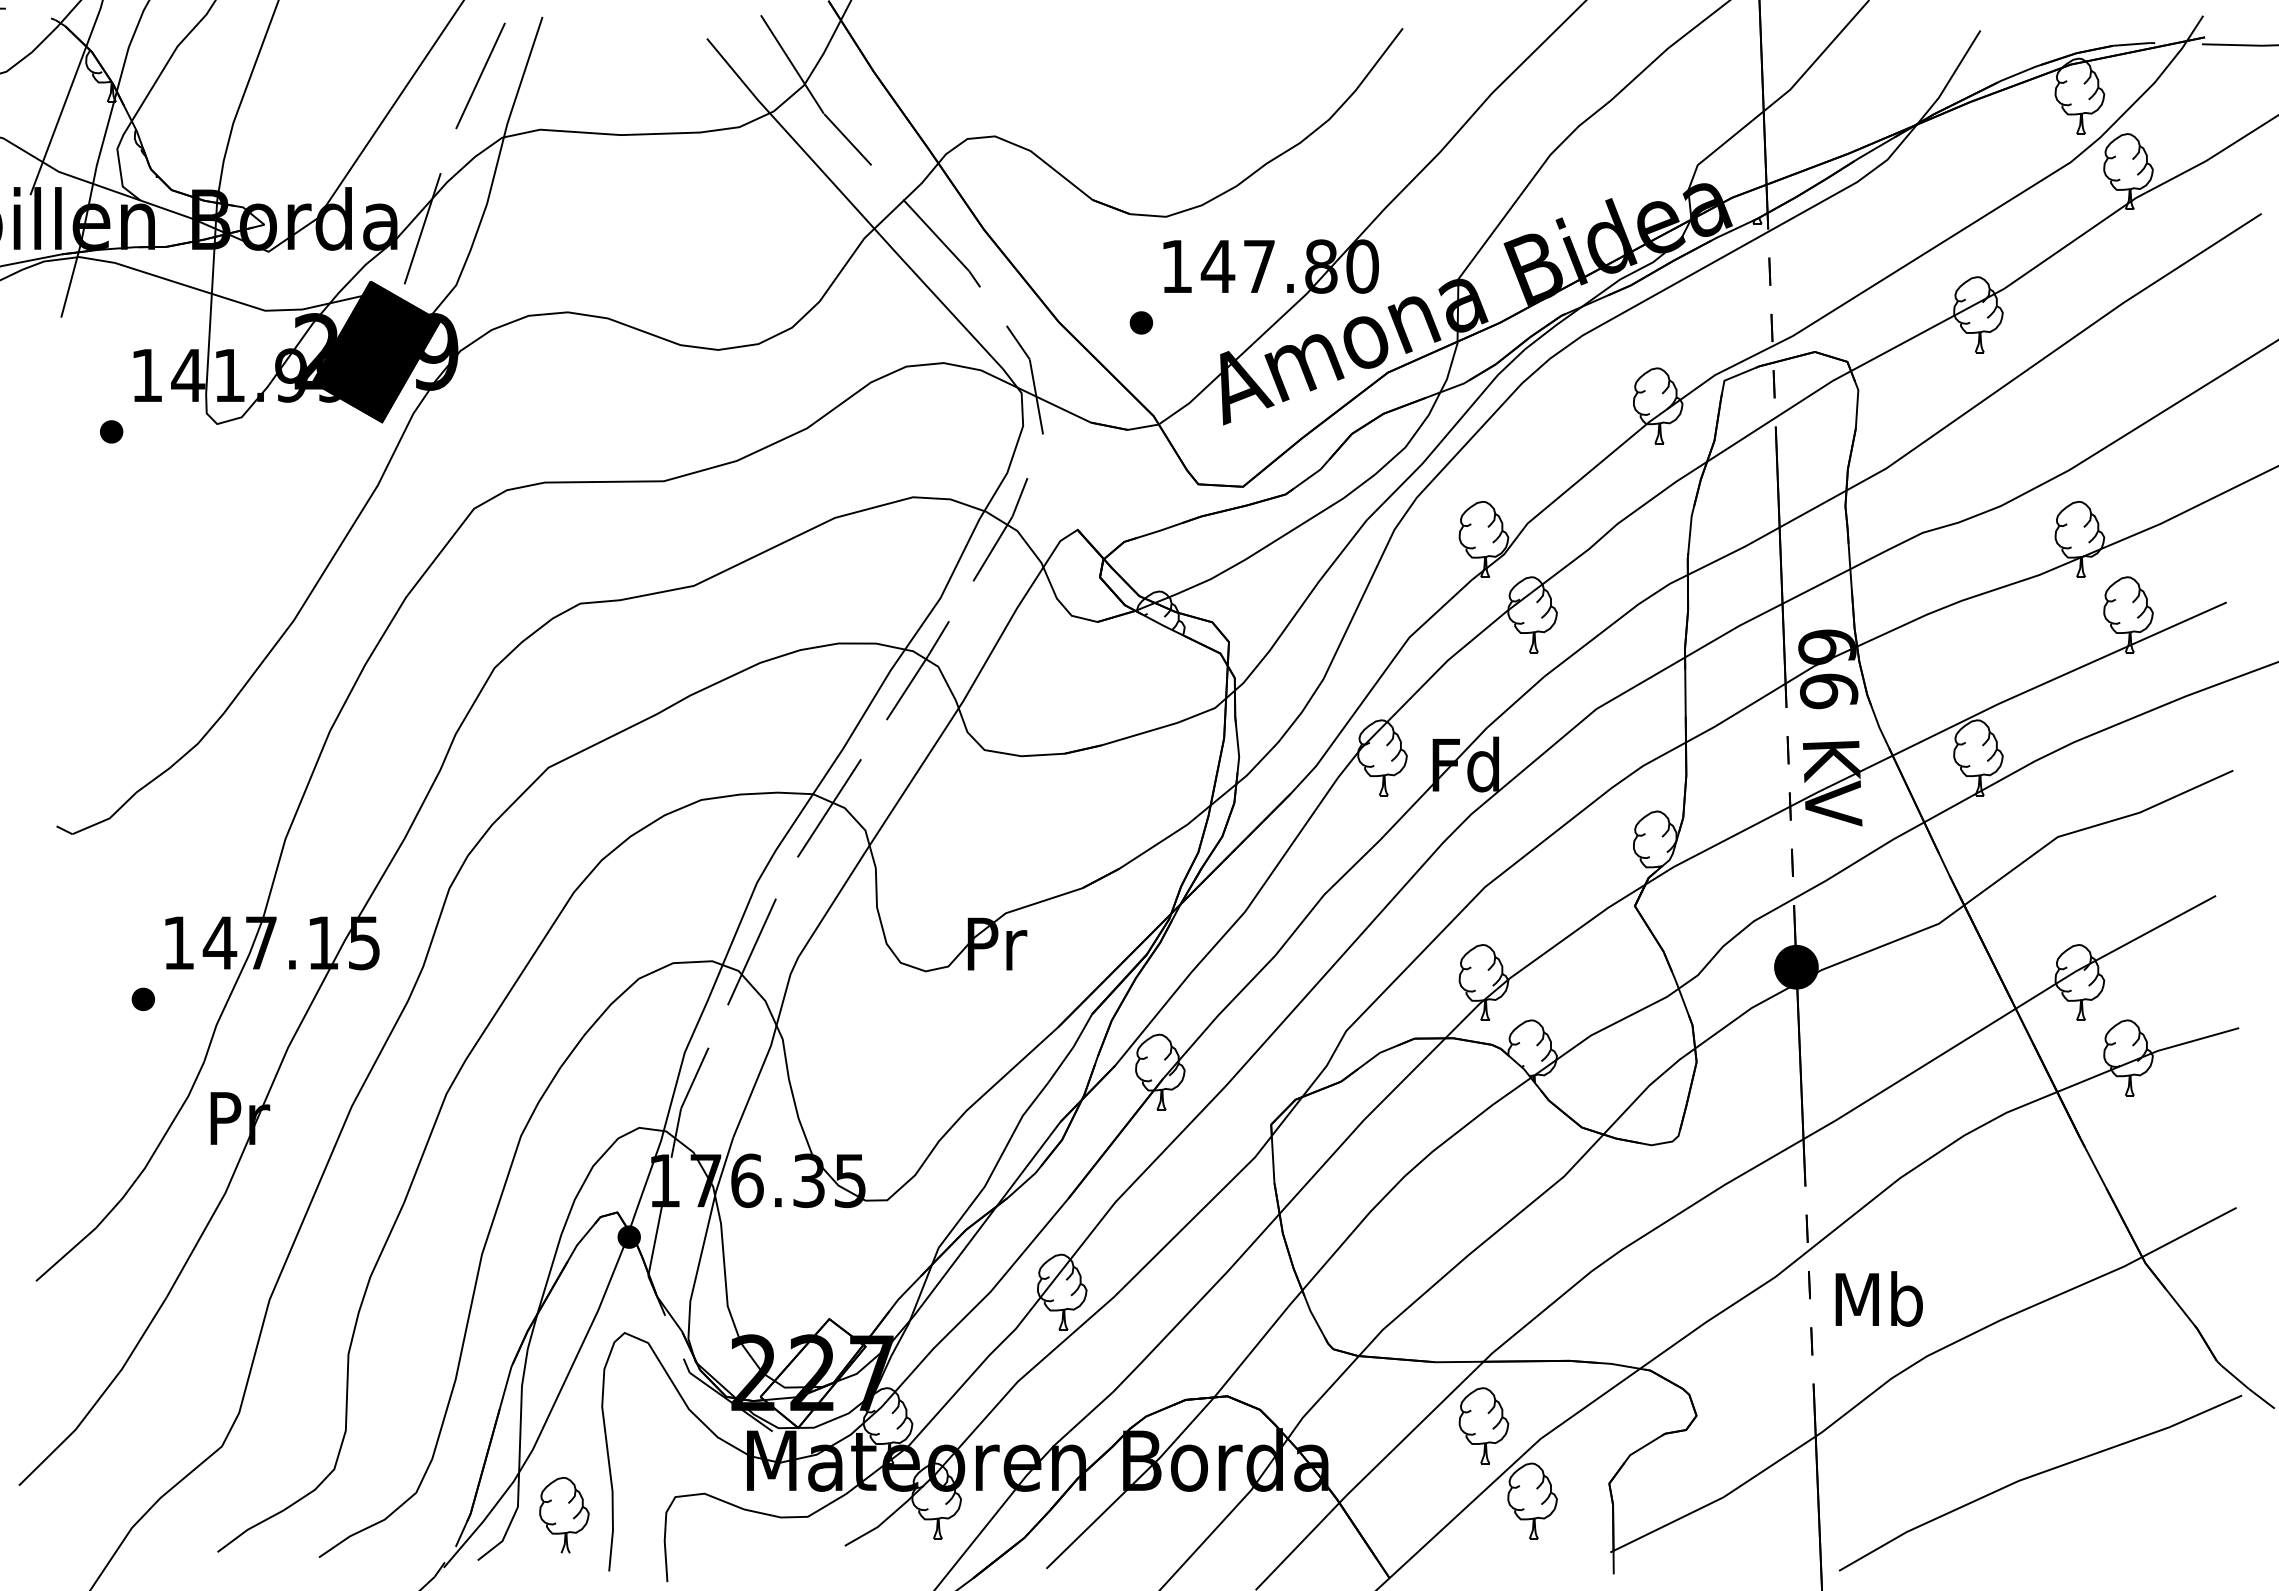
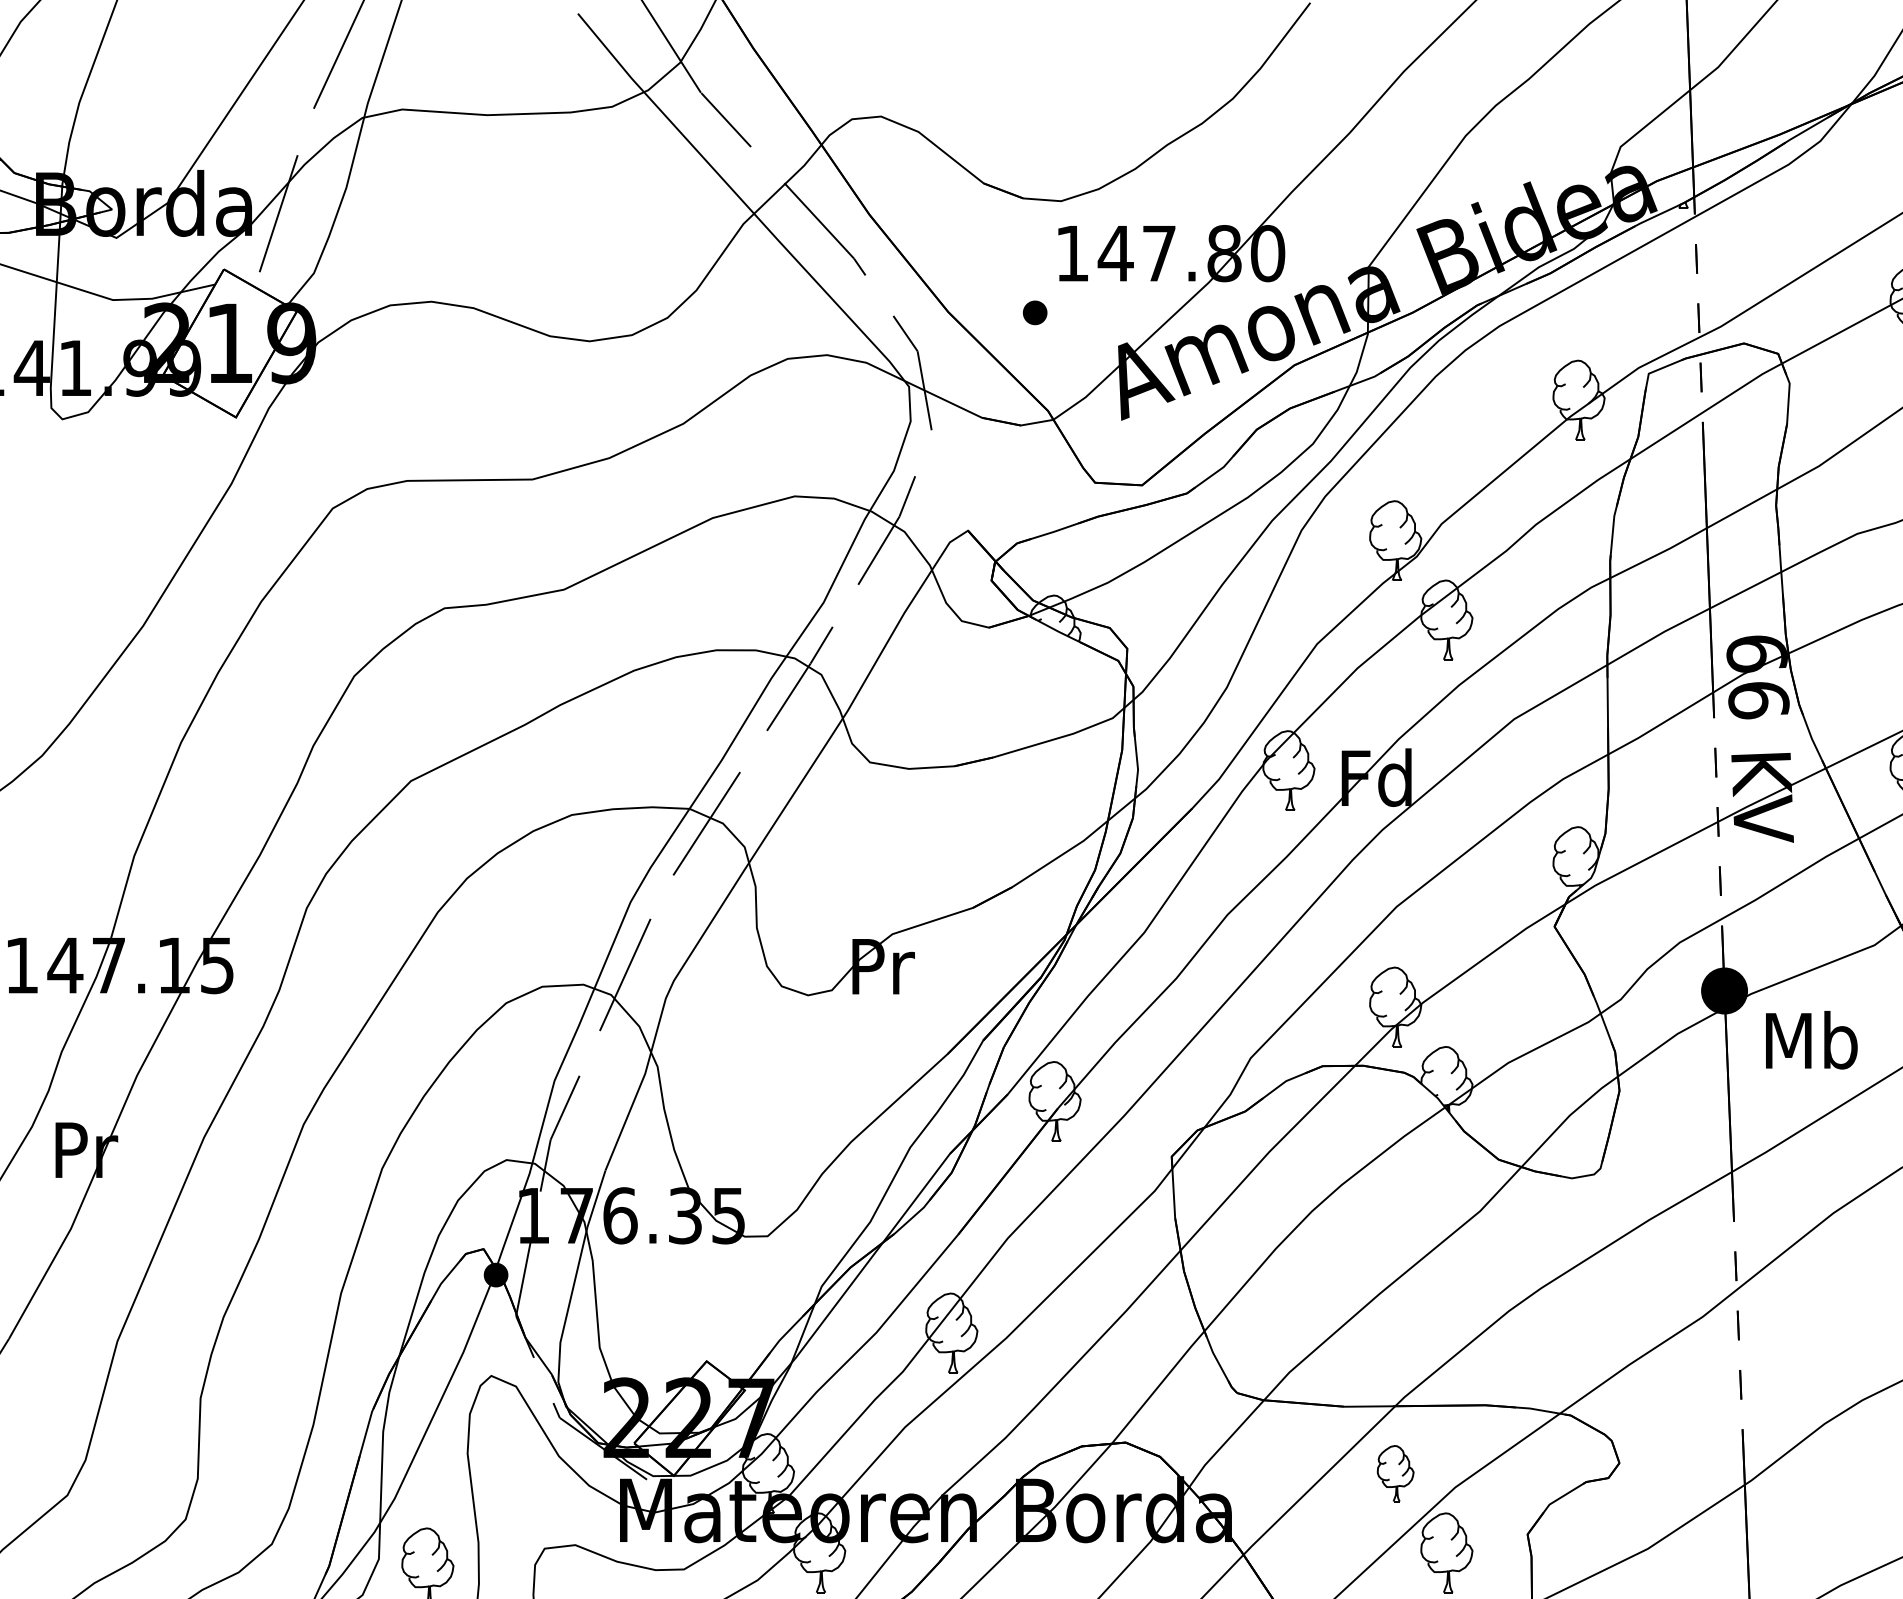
fill: (376, 351) -> (230, 342), removed
text: (1878, 1298) -> (1810, 1039), moved
part: (1483, 1425) -> (1395, 1473), size x0.7

